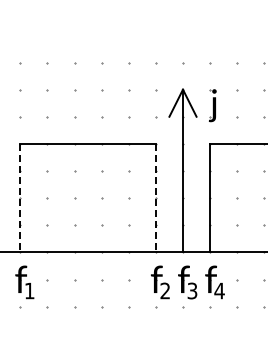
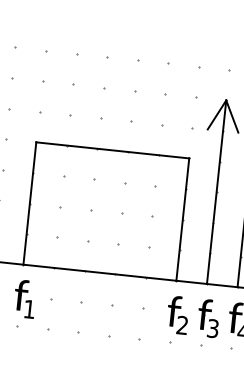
line: (20, 198) -> (30, 203), dashed -> solid
line: (155, 198) -> (182, 219), dashed -> solid

